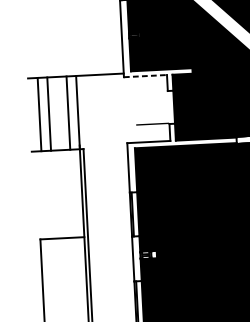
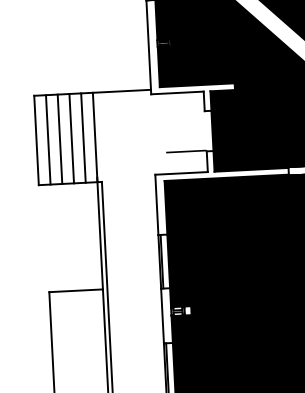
line: (145, 75) -> (177, 92), dashed -> solid
line: (58, 113) -> (71, 138), added
line: (29, 115) -> (36, 140), added

